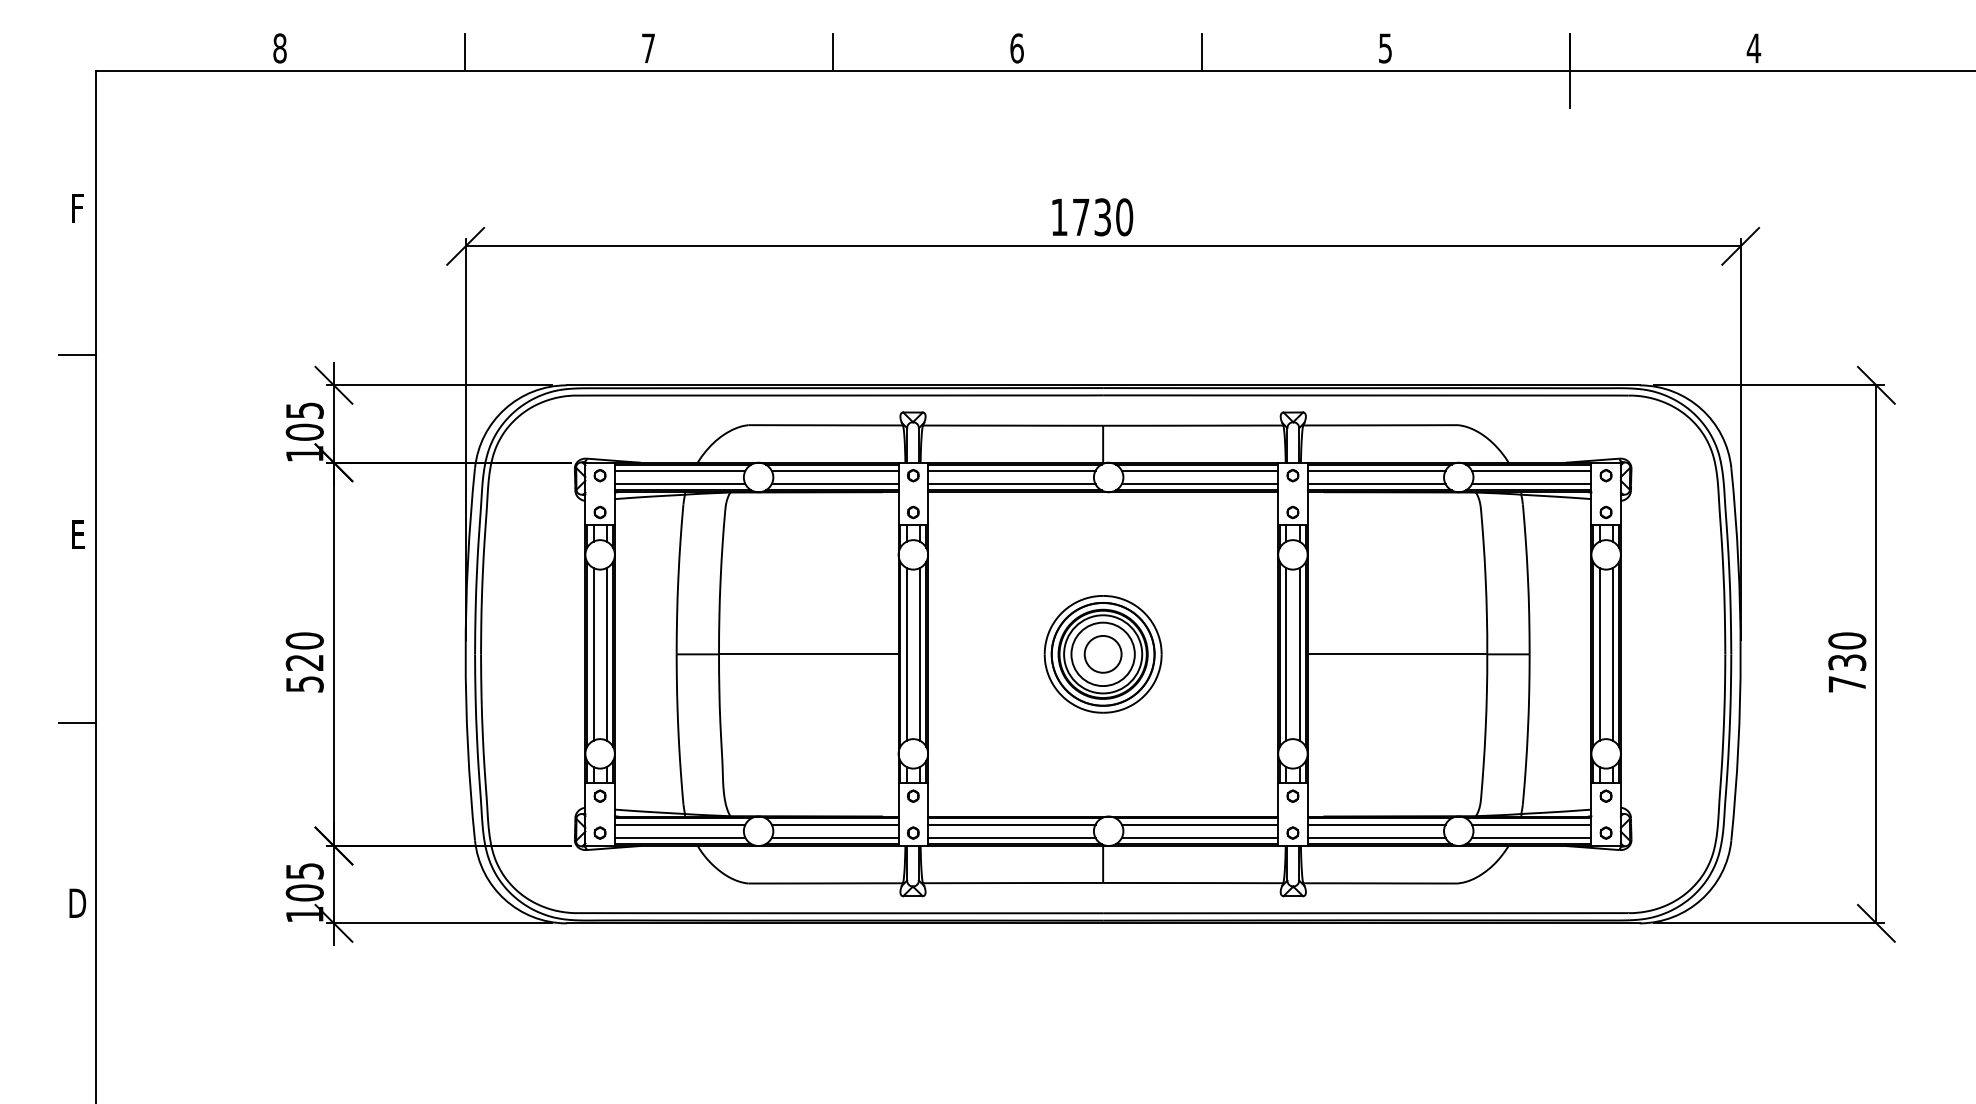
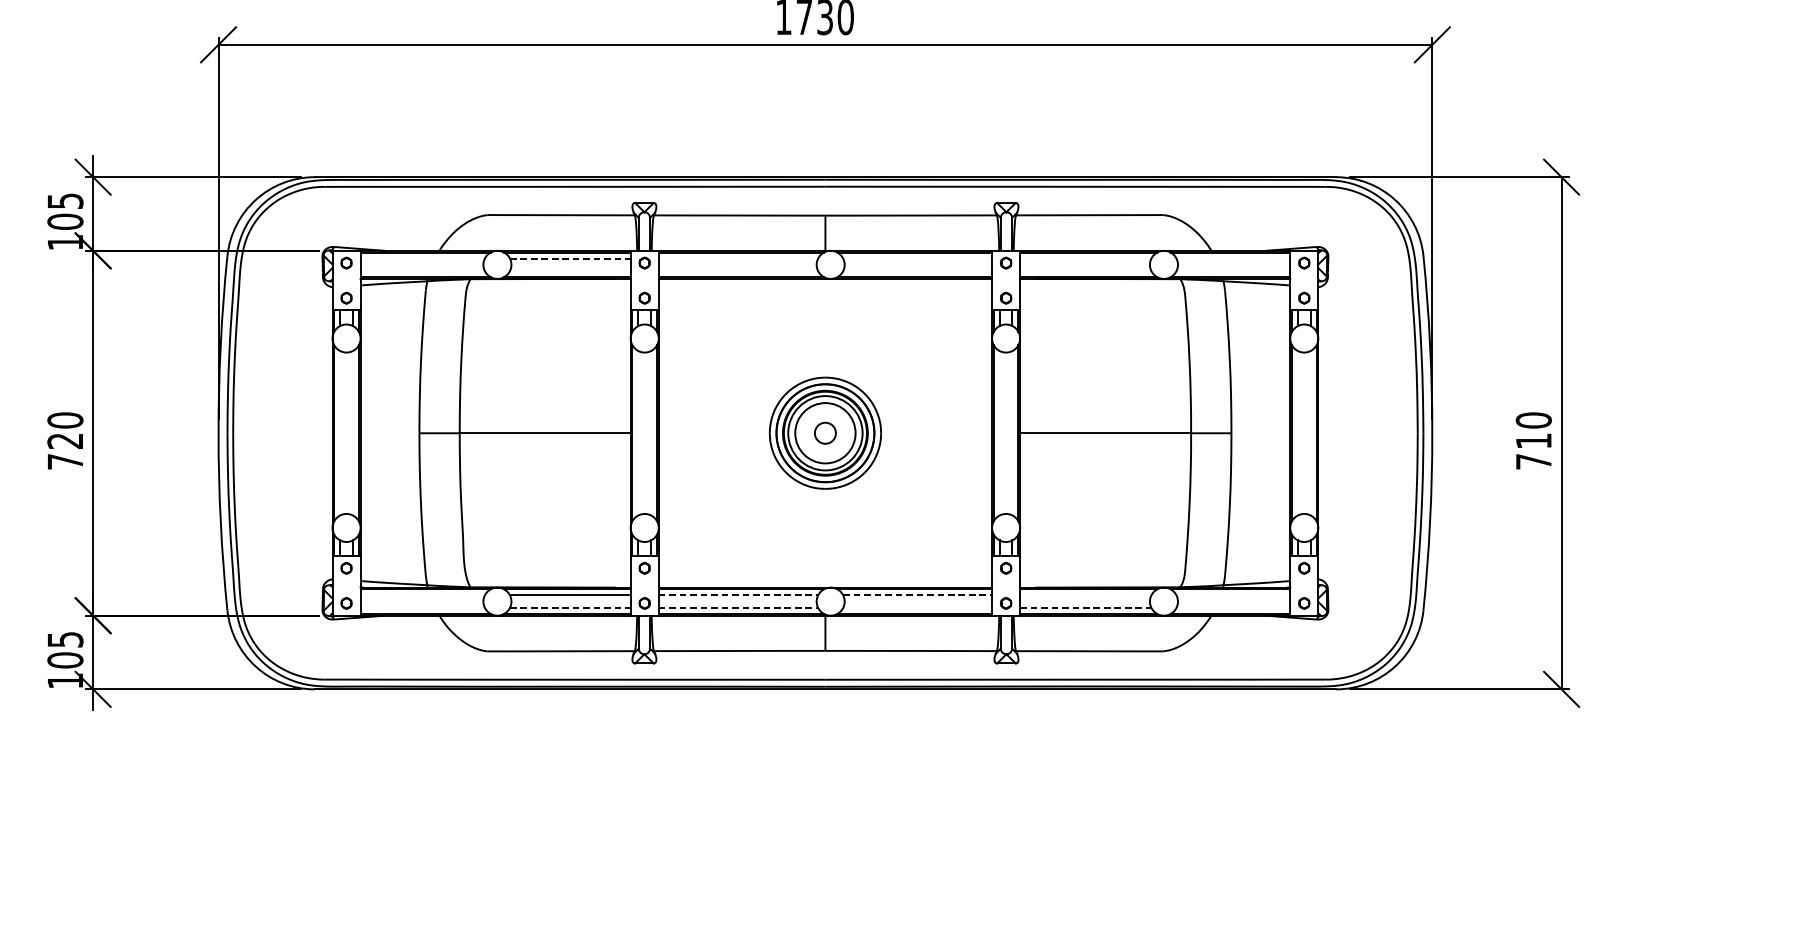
line: (679, 470) -> (422, 258), removed
line: (835, 470) -> (570, 258), solid -> dashed
line: (1011, 470) -> (738, 258), removed
line: (1199, 470) -> (917, 258), removed
line: (1376, 470) -> (1085, 258), removed
line: (1531, 470) -> (1233, 258), removed
line: (679, 484) -> (422, 271), removed
line: (834, 484) -> (569, 271), removed
line: (1011, 484) -> (738, 271), removed
line: (1199, 484) -> (917, 271), removed
line: (1376, 484) -> (1085, 271), removed
line: (1531, 484) -> (1233, 271), removed
line: (593, 653) -> (340, 432), removed
line: (606, 653) -> (352, 432), removed
line: (906, 653) -> (638, 432), removed
line: (920, 653) -> (651, 432), removed
circle: (1102, 653) -> (824, 432), size x0.6
line: (1286, 653) -> (999, 432), removed
line: (1299, 653) -> (1012, 432), removed
line: (1599, 653) -> (1297, 432), removed
line: (1612, 653) -> (1310, 432), removed
text: (1847, 662) -> (1534, 441), 730 -> 710
text: (304, 684) -> (65, 461), 520 -> 720
line: (679, 824) -> (422, 595), removed
line: (1011, 824) -> (738, 595), solid -> dashed
line: (1200, 824) -> (918, 595), solid -> dashed
line: (1376, 824) -> (1085, 595), removed
line: (1531, 824) -> (1233, 595), removed
line: (679, 837) -> (422, 607), removed
line: (835, 837) -> (570, 607), solid -> dashed
line: (1011, 837) -> (738, 607), solid -> dashed
line: (1199, 837) -> (917, 607), removed
line: (1376, 837) -> (1085, 607), solid -> dashed
line: (1531, 837) -> (1233, 607), removed

